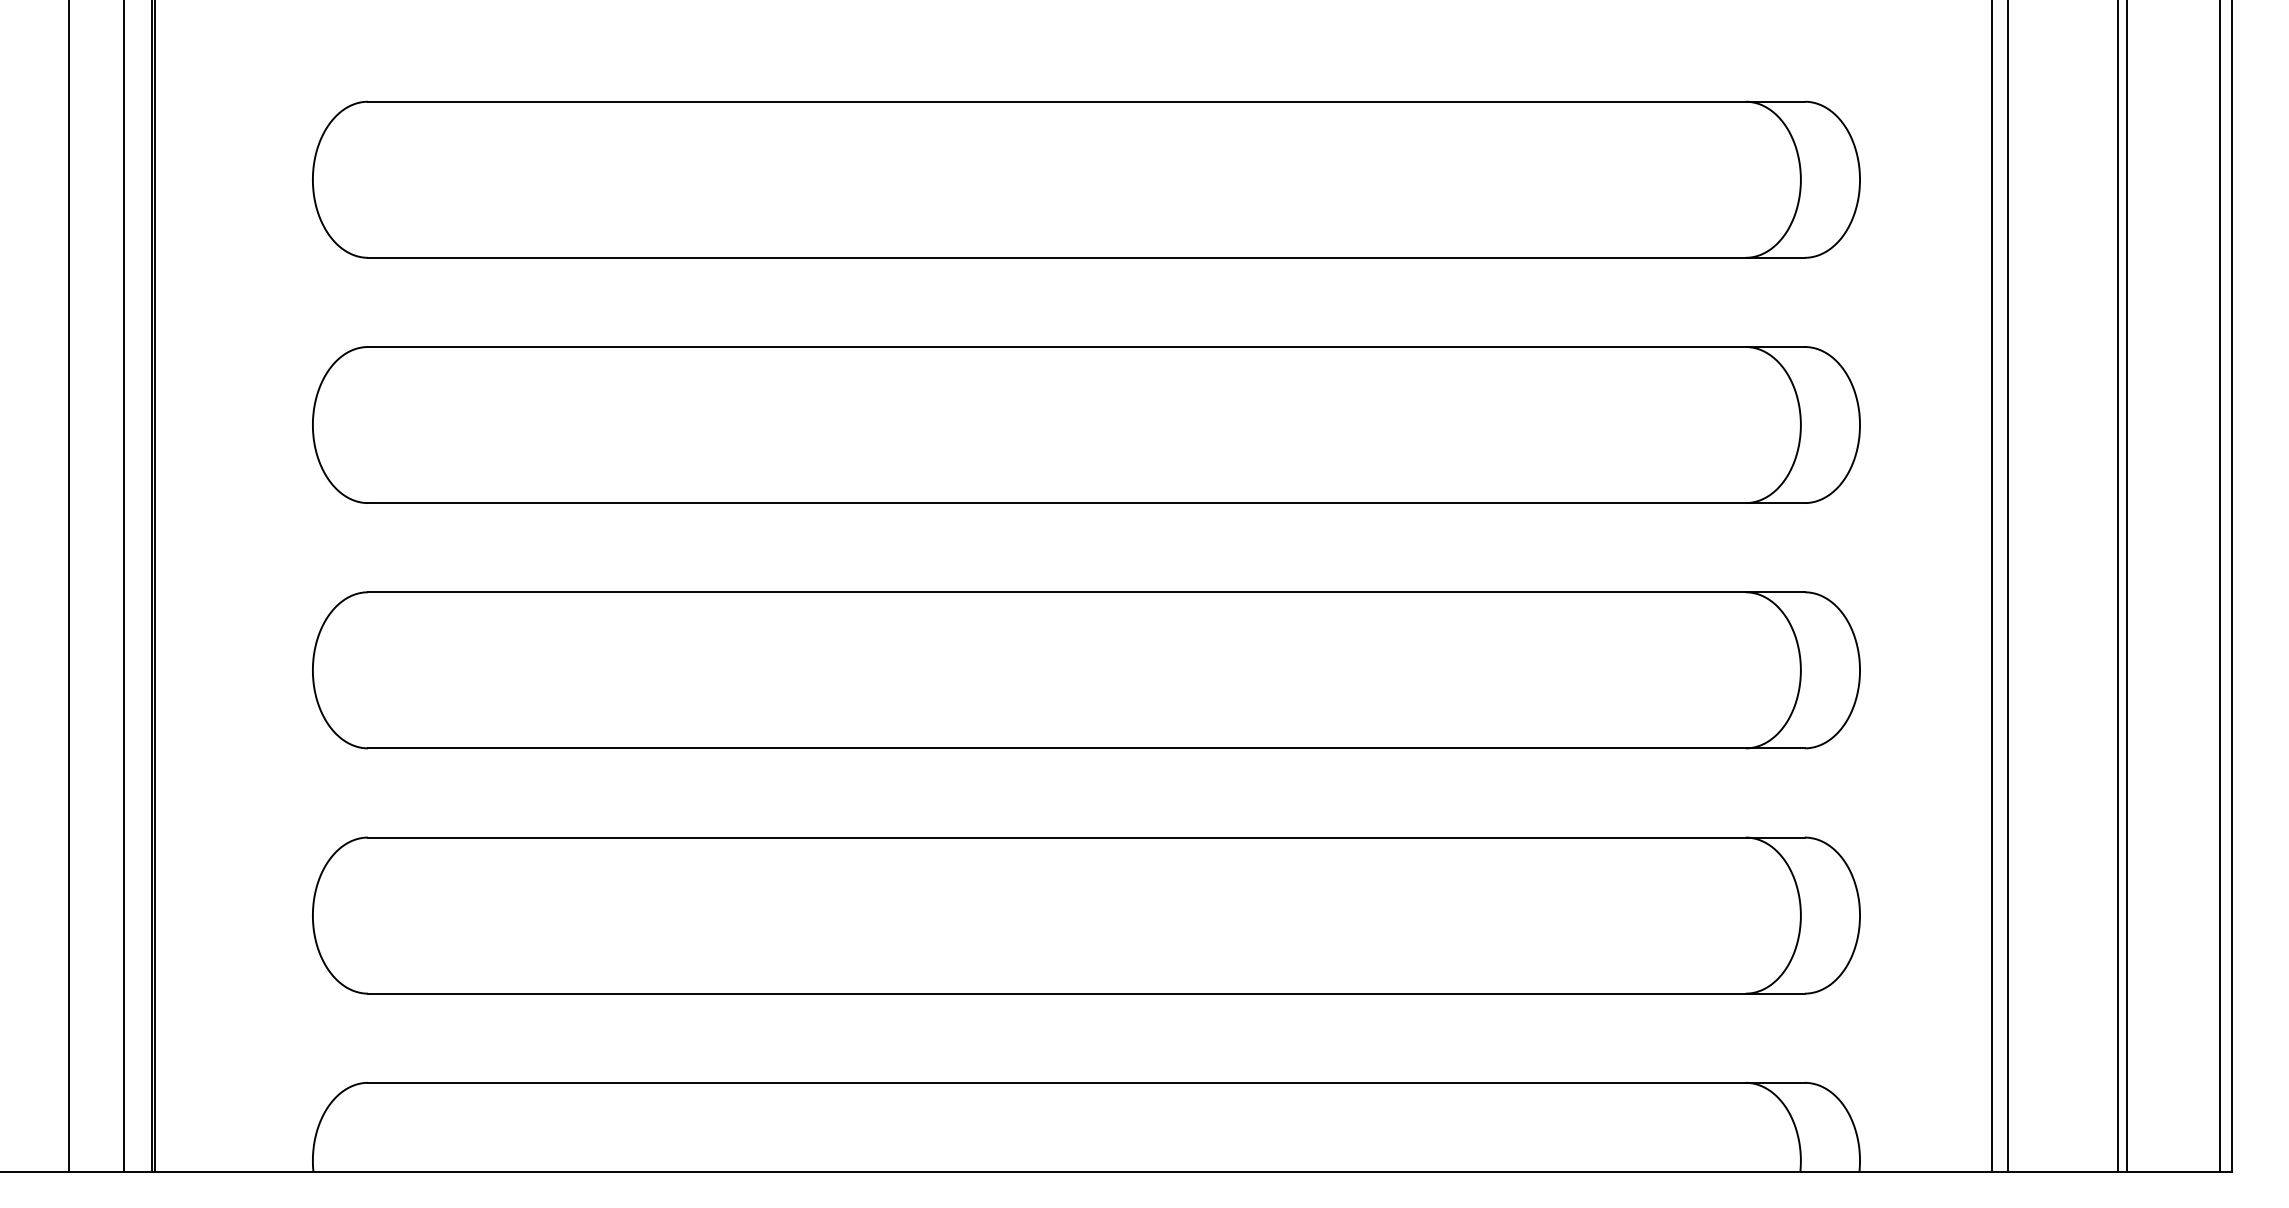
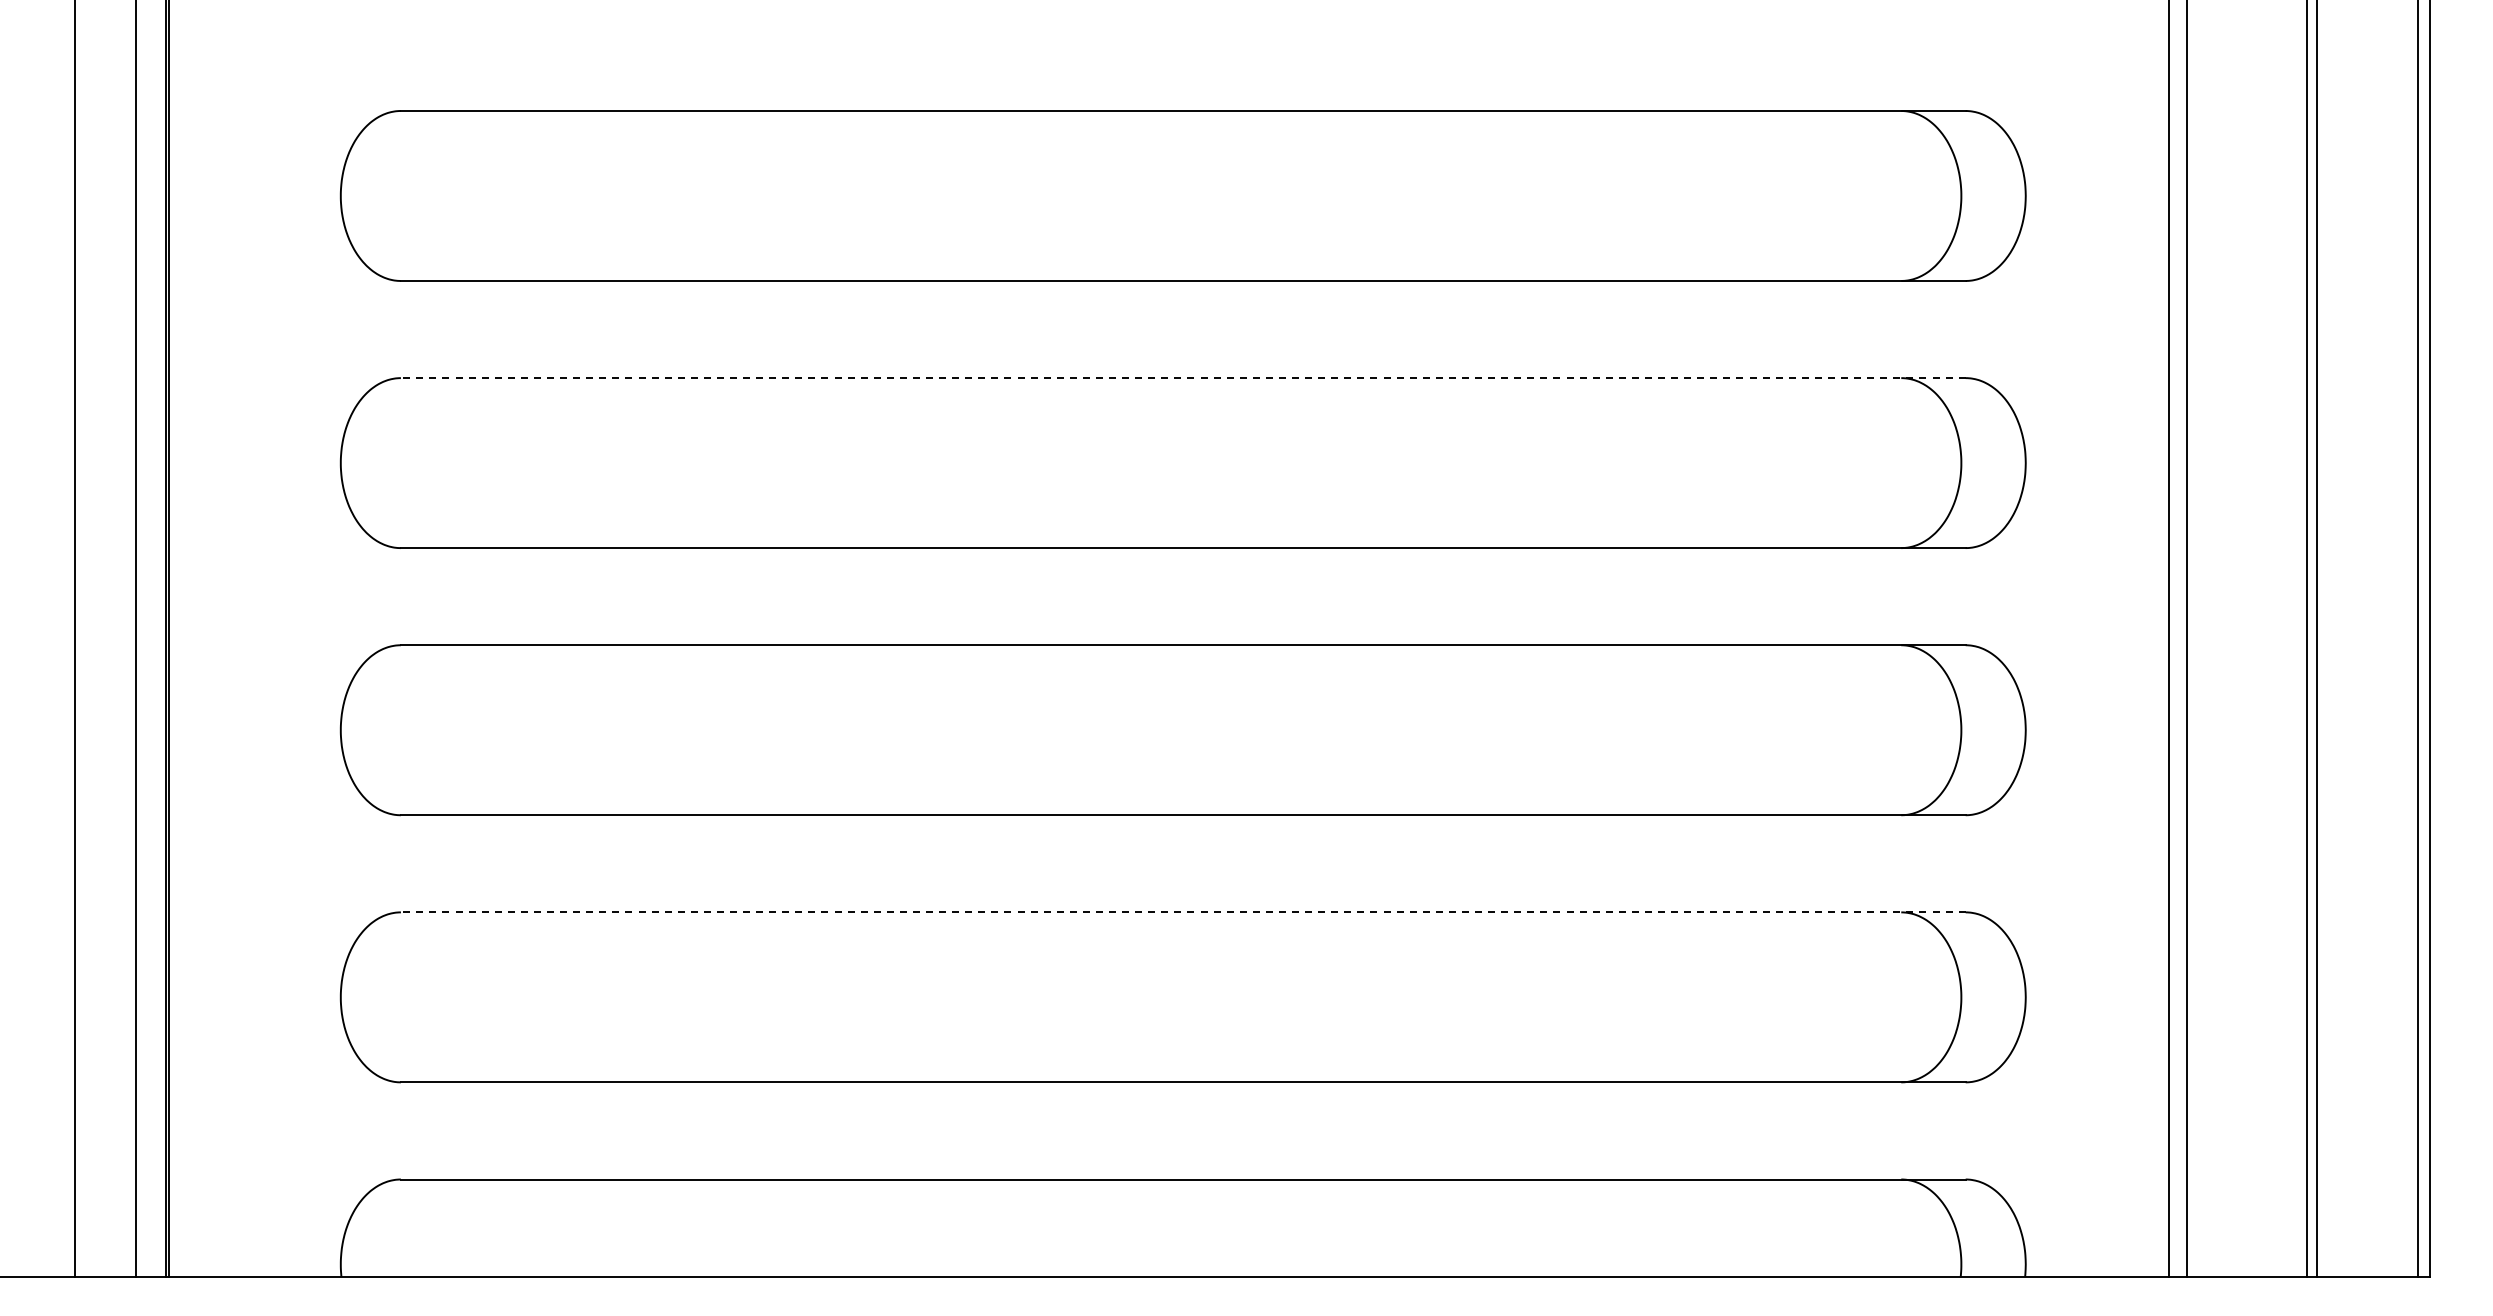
line: (1085, 347) -> (1182, 378), solid -> dashed
line: (1085, 837) -> (1182, 912), solid -> dashed

